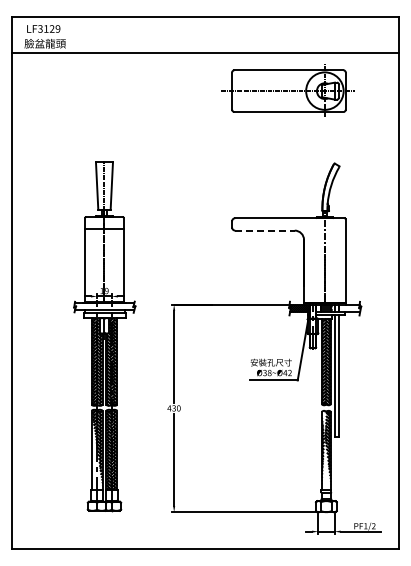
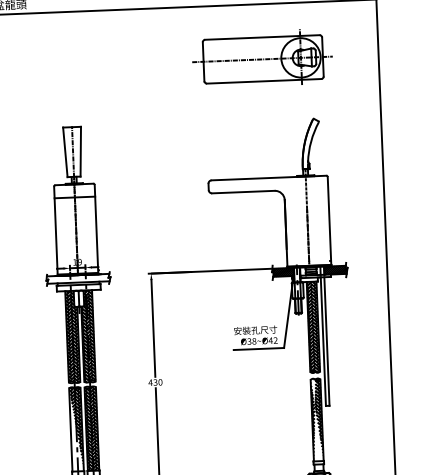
part: (287, 90) -> (261, 58), moved
line: (264, 230) -> (242, 192), dashed -> solid
hatch: (349, 308) -> (335, 270), added

